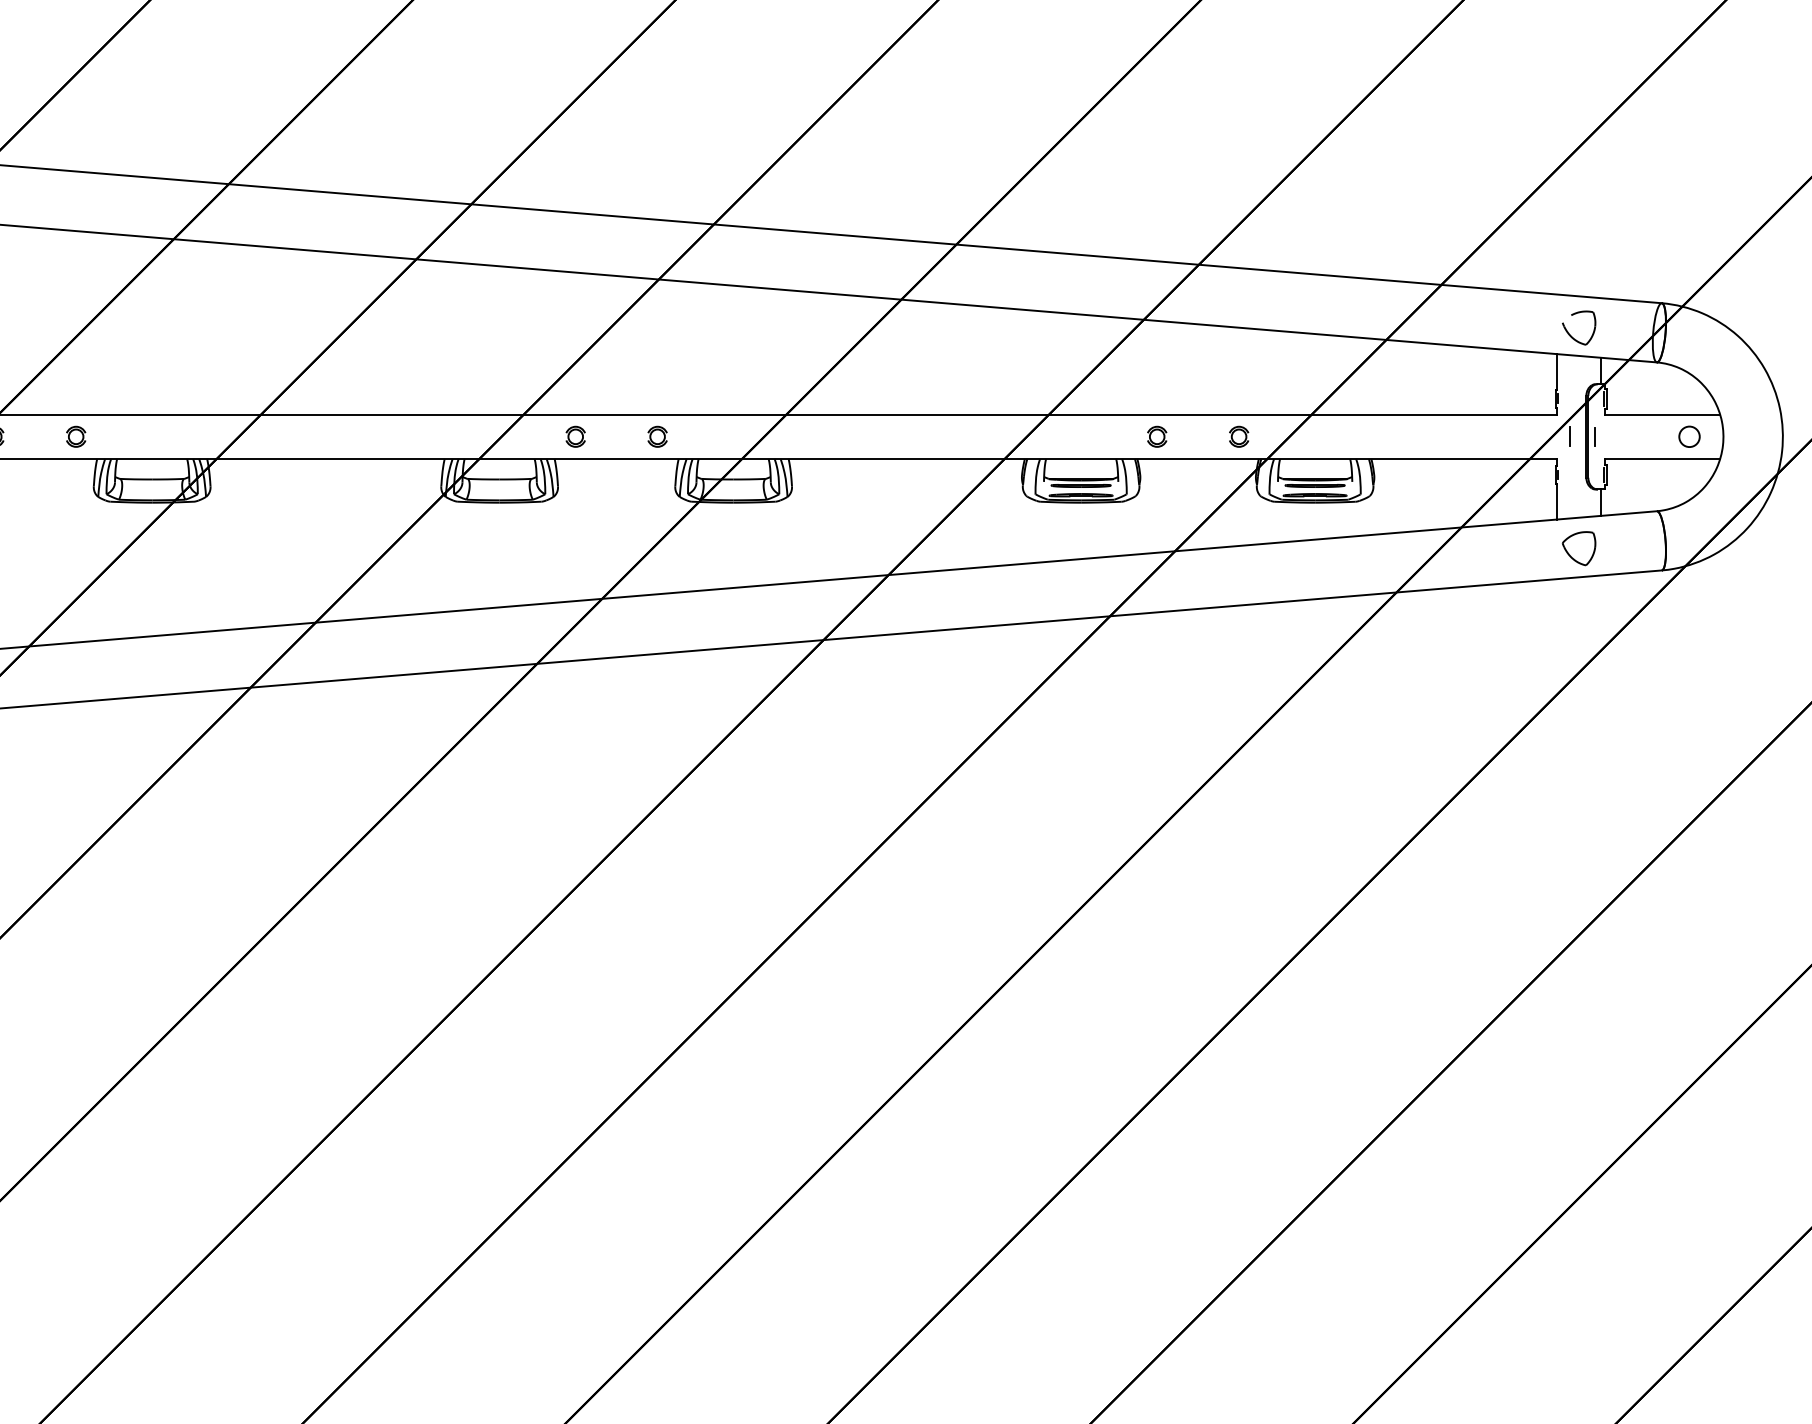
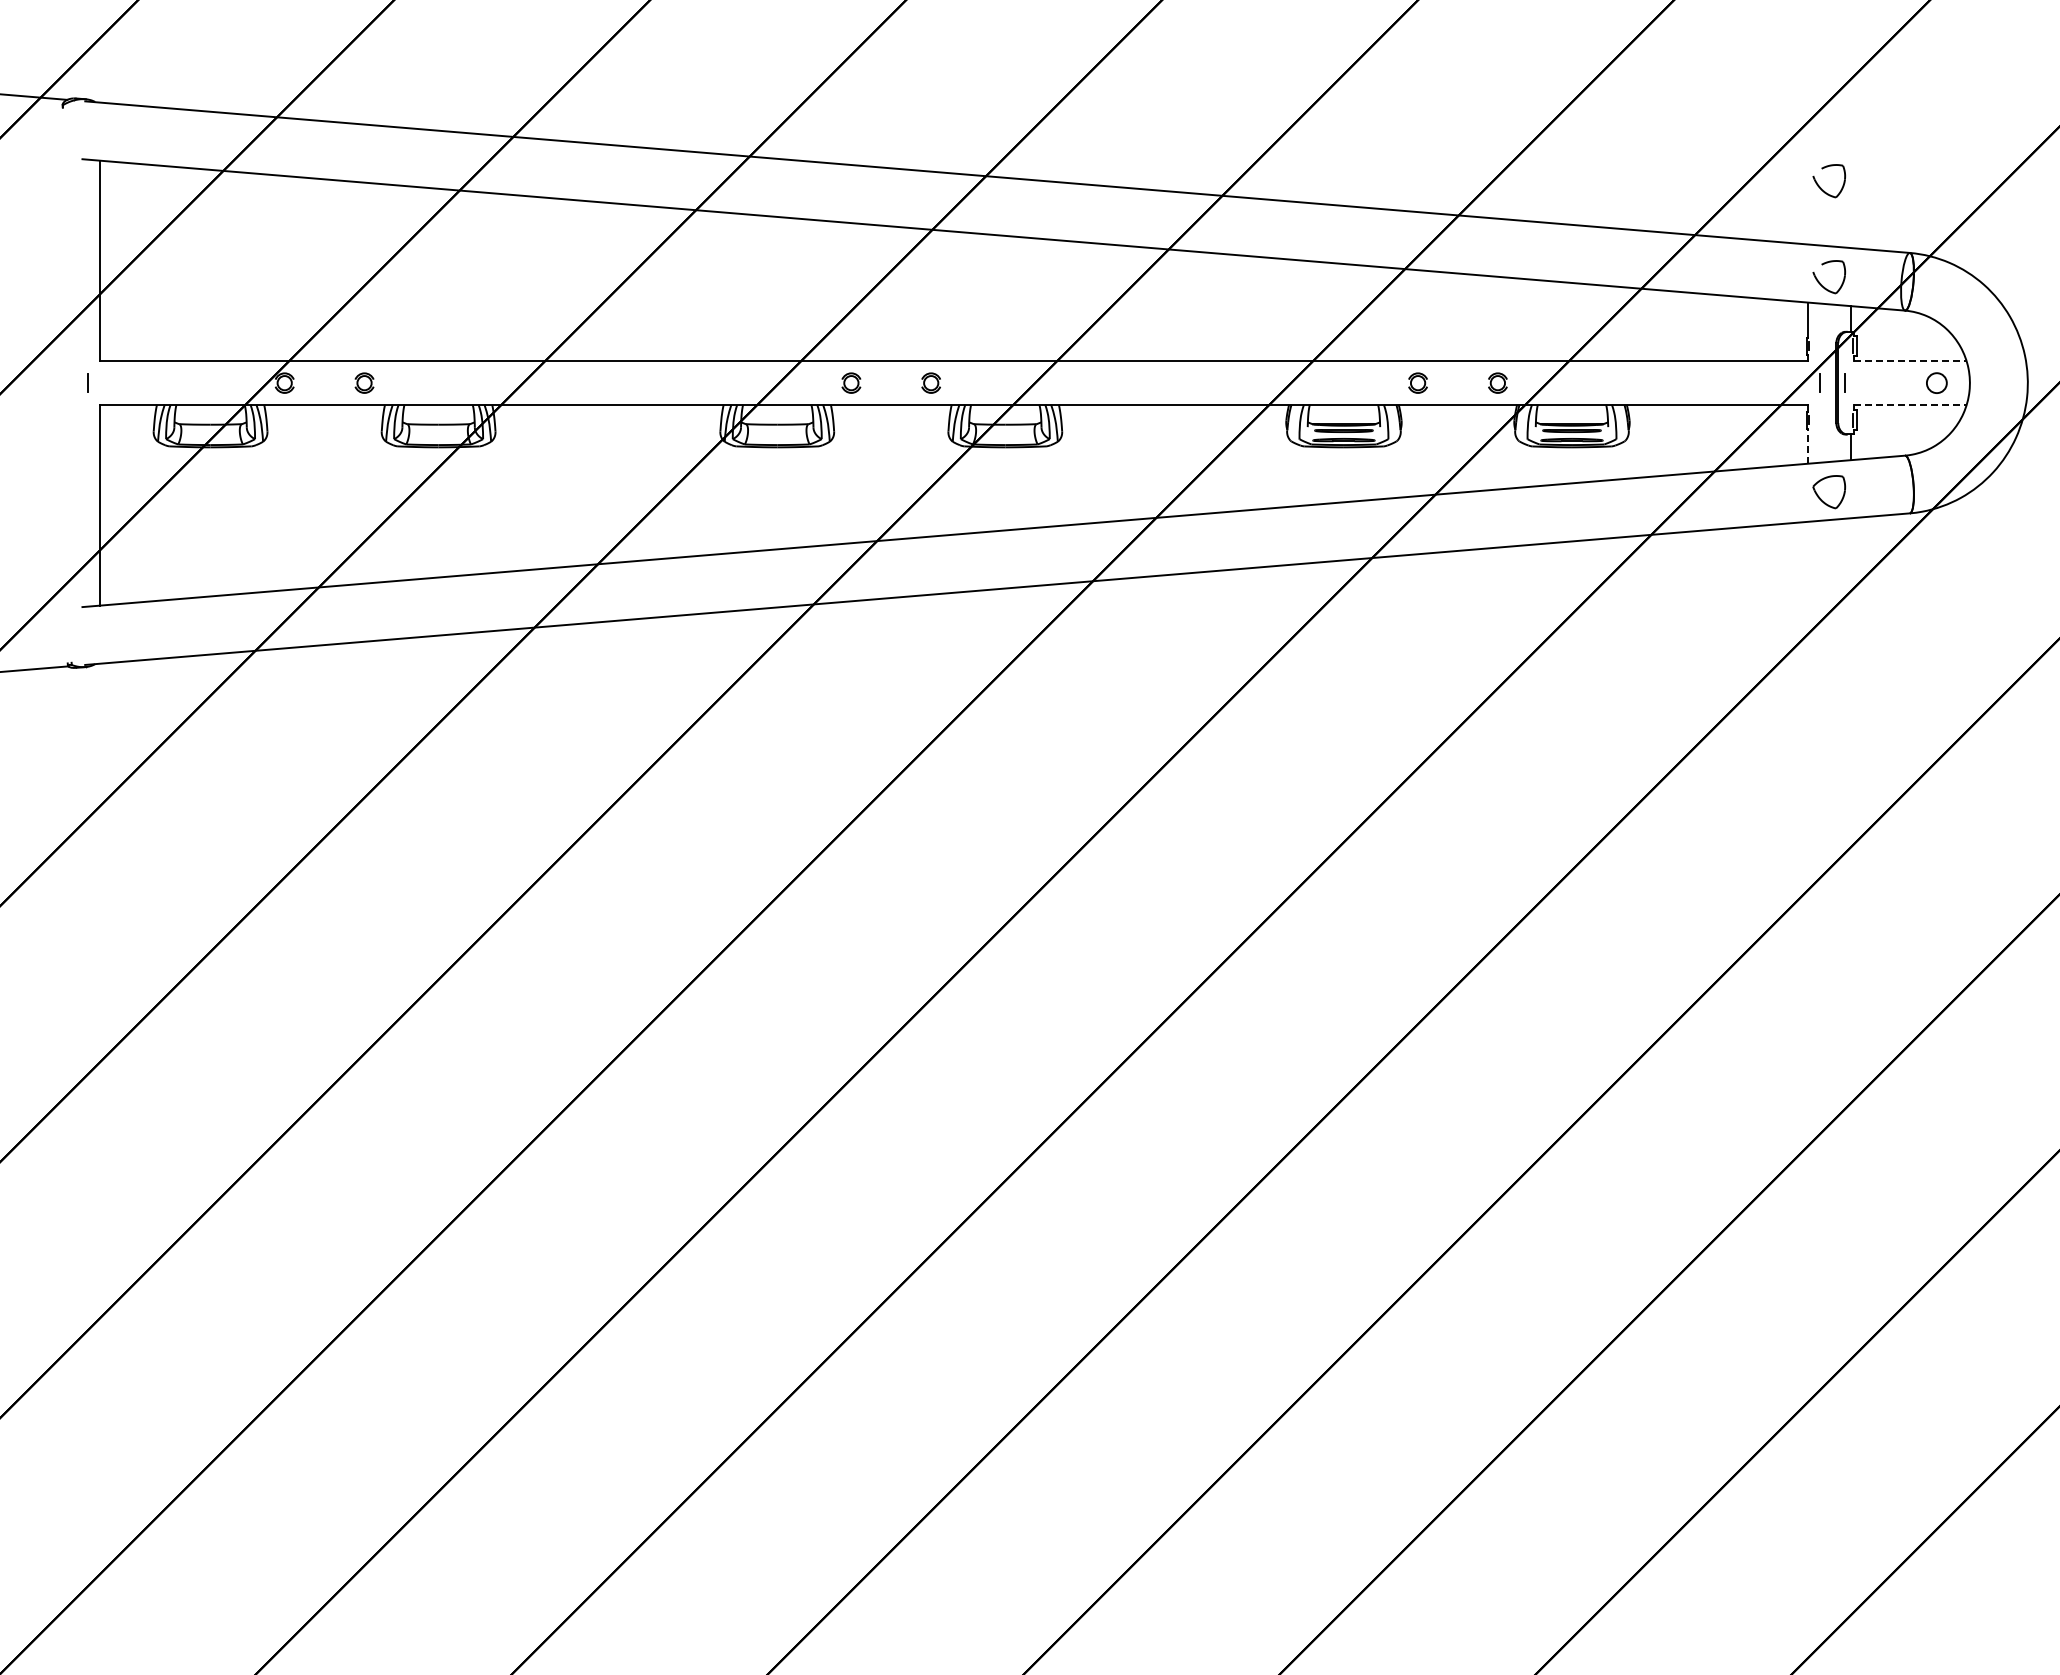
part: (1570, 235) -> (1820, 186), added
line: (1663, 414) -> (1911, 361), solid -> dashed
line: (1663, 458) -> (1911, 404), solid -> dashed
line: (1556, 501) -> (1807, 446), solid -> dashed

